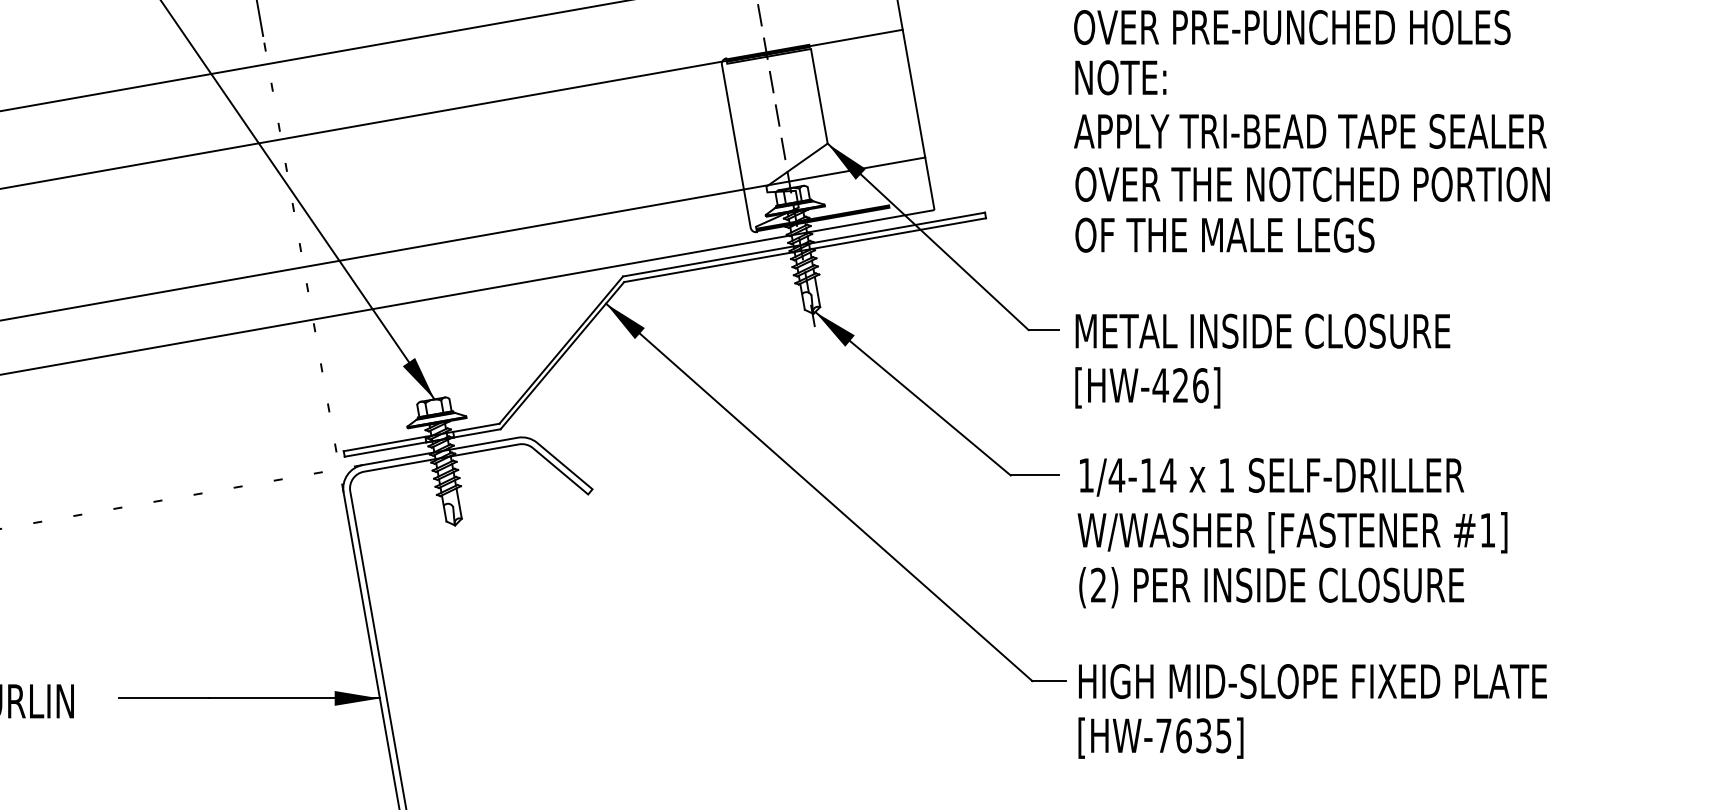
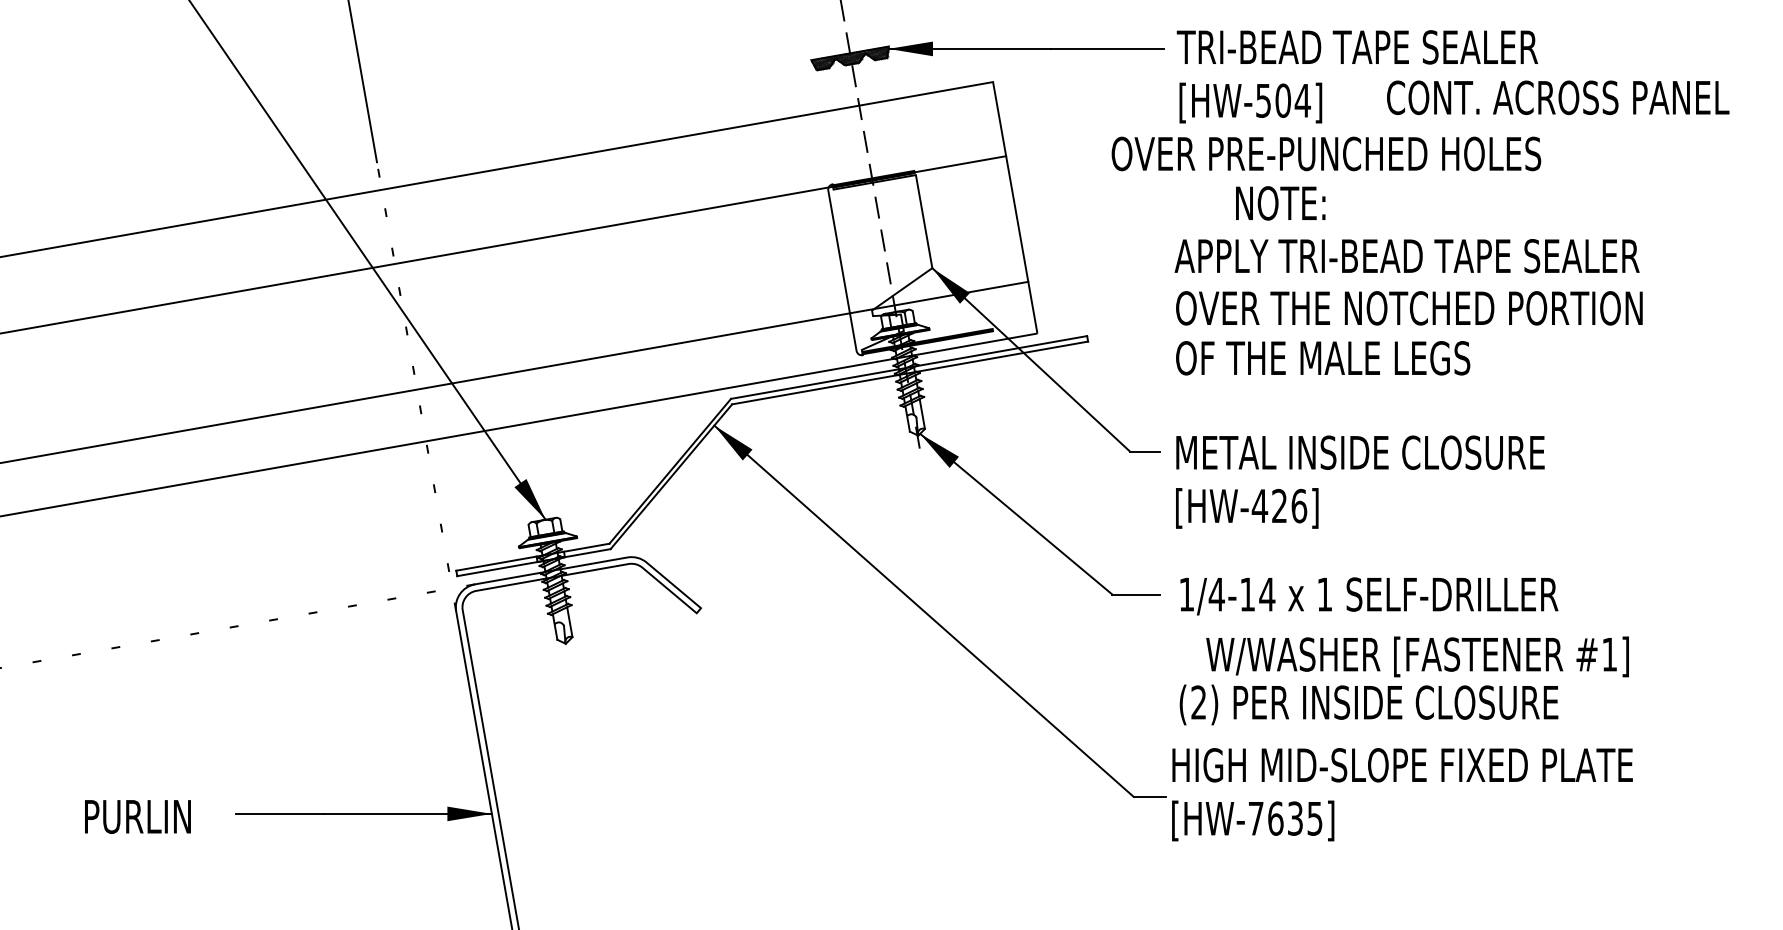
text: (1292, 27) -> (1326, 153), moved
text: (1120, 77) -> (1280, 203), moved
text: (1292, 532) -> (1417, 656), moved
text: (1312, 711) -> (1402, 794), moved

